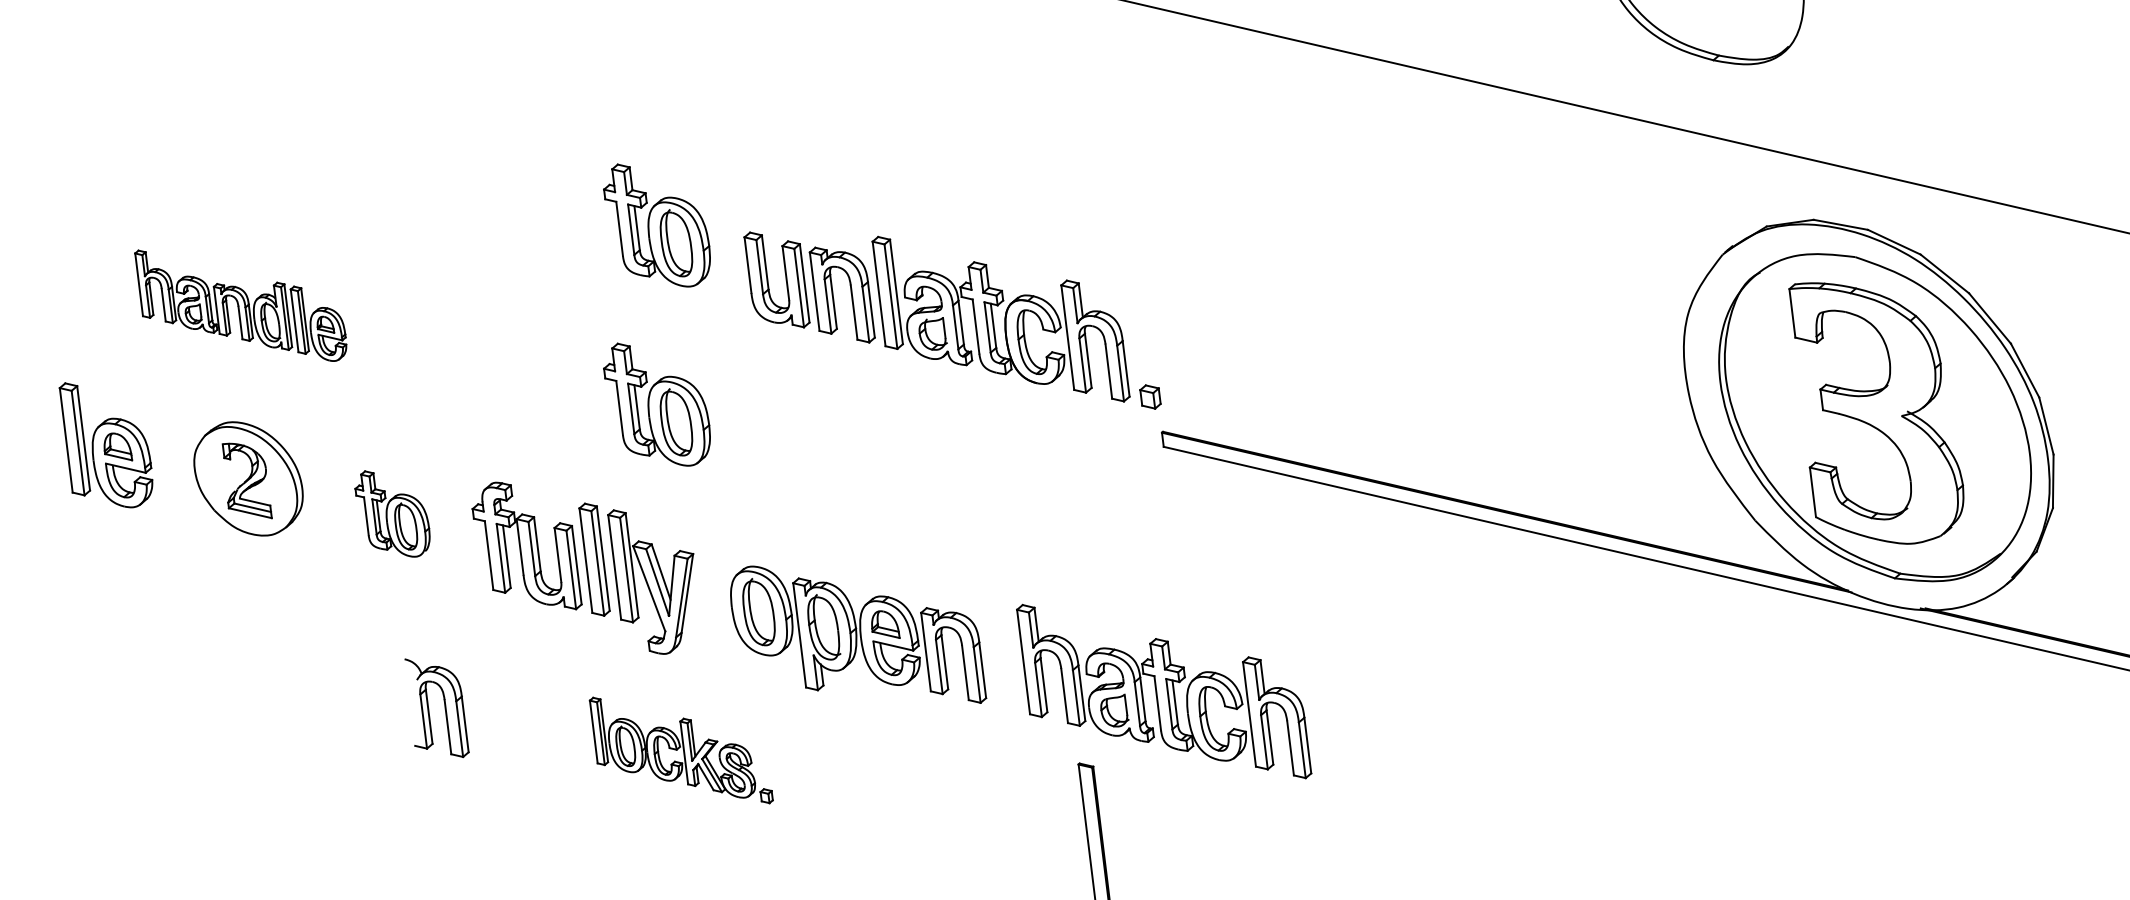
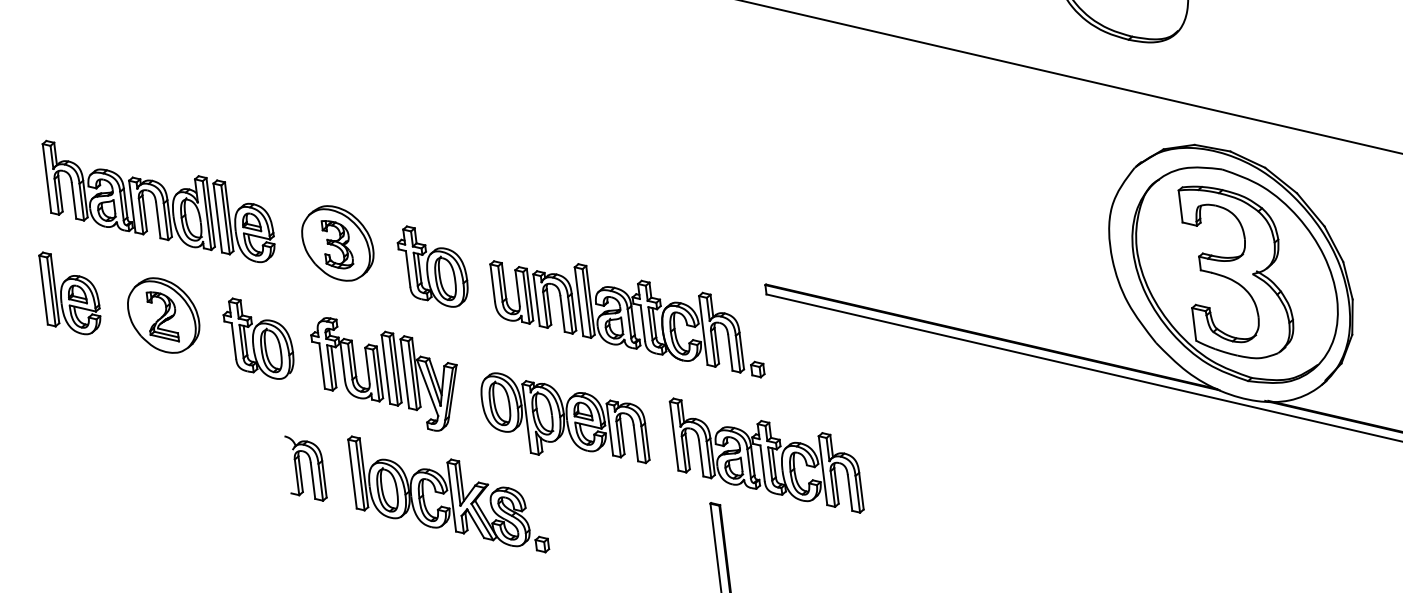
part: (656, 225) -> (432, 148), removed
part: (240, 305) -> (158, 201), size x1.67
part: (952, 320) -> (627, 319), moved
part: (512, 369) -> (337, 243), added
part: (392, 513) -> (258, 338), size x1.43
part: (436, 708) -> (305, 468), moved
part: (680, 750) -> (448, 494), size x1.67

